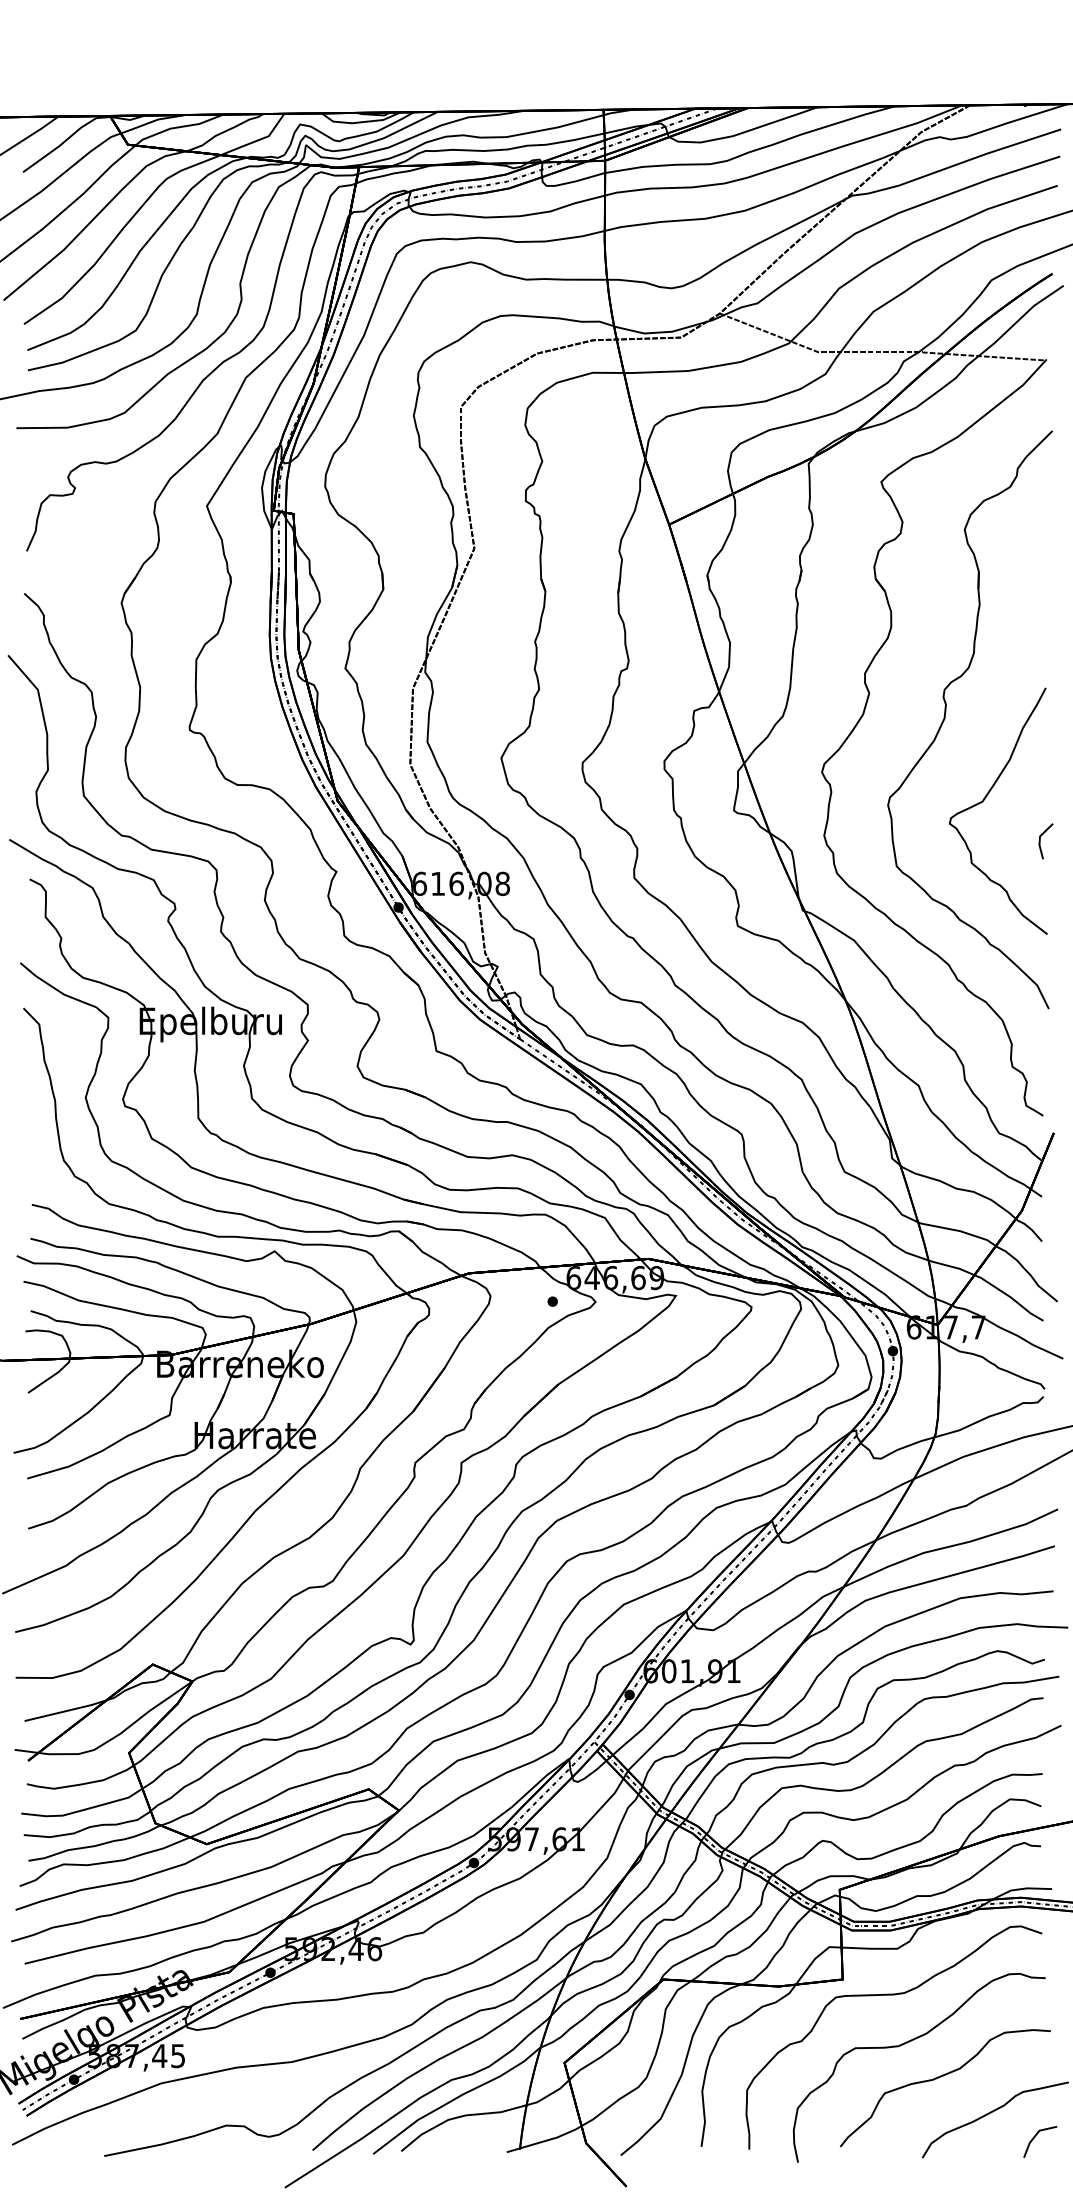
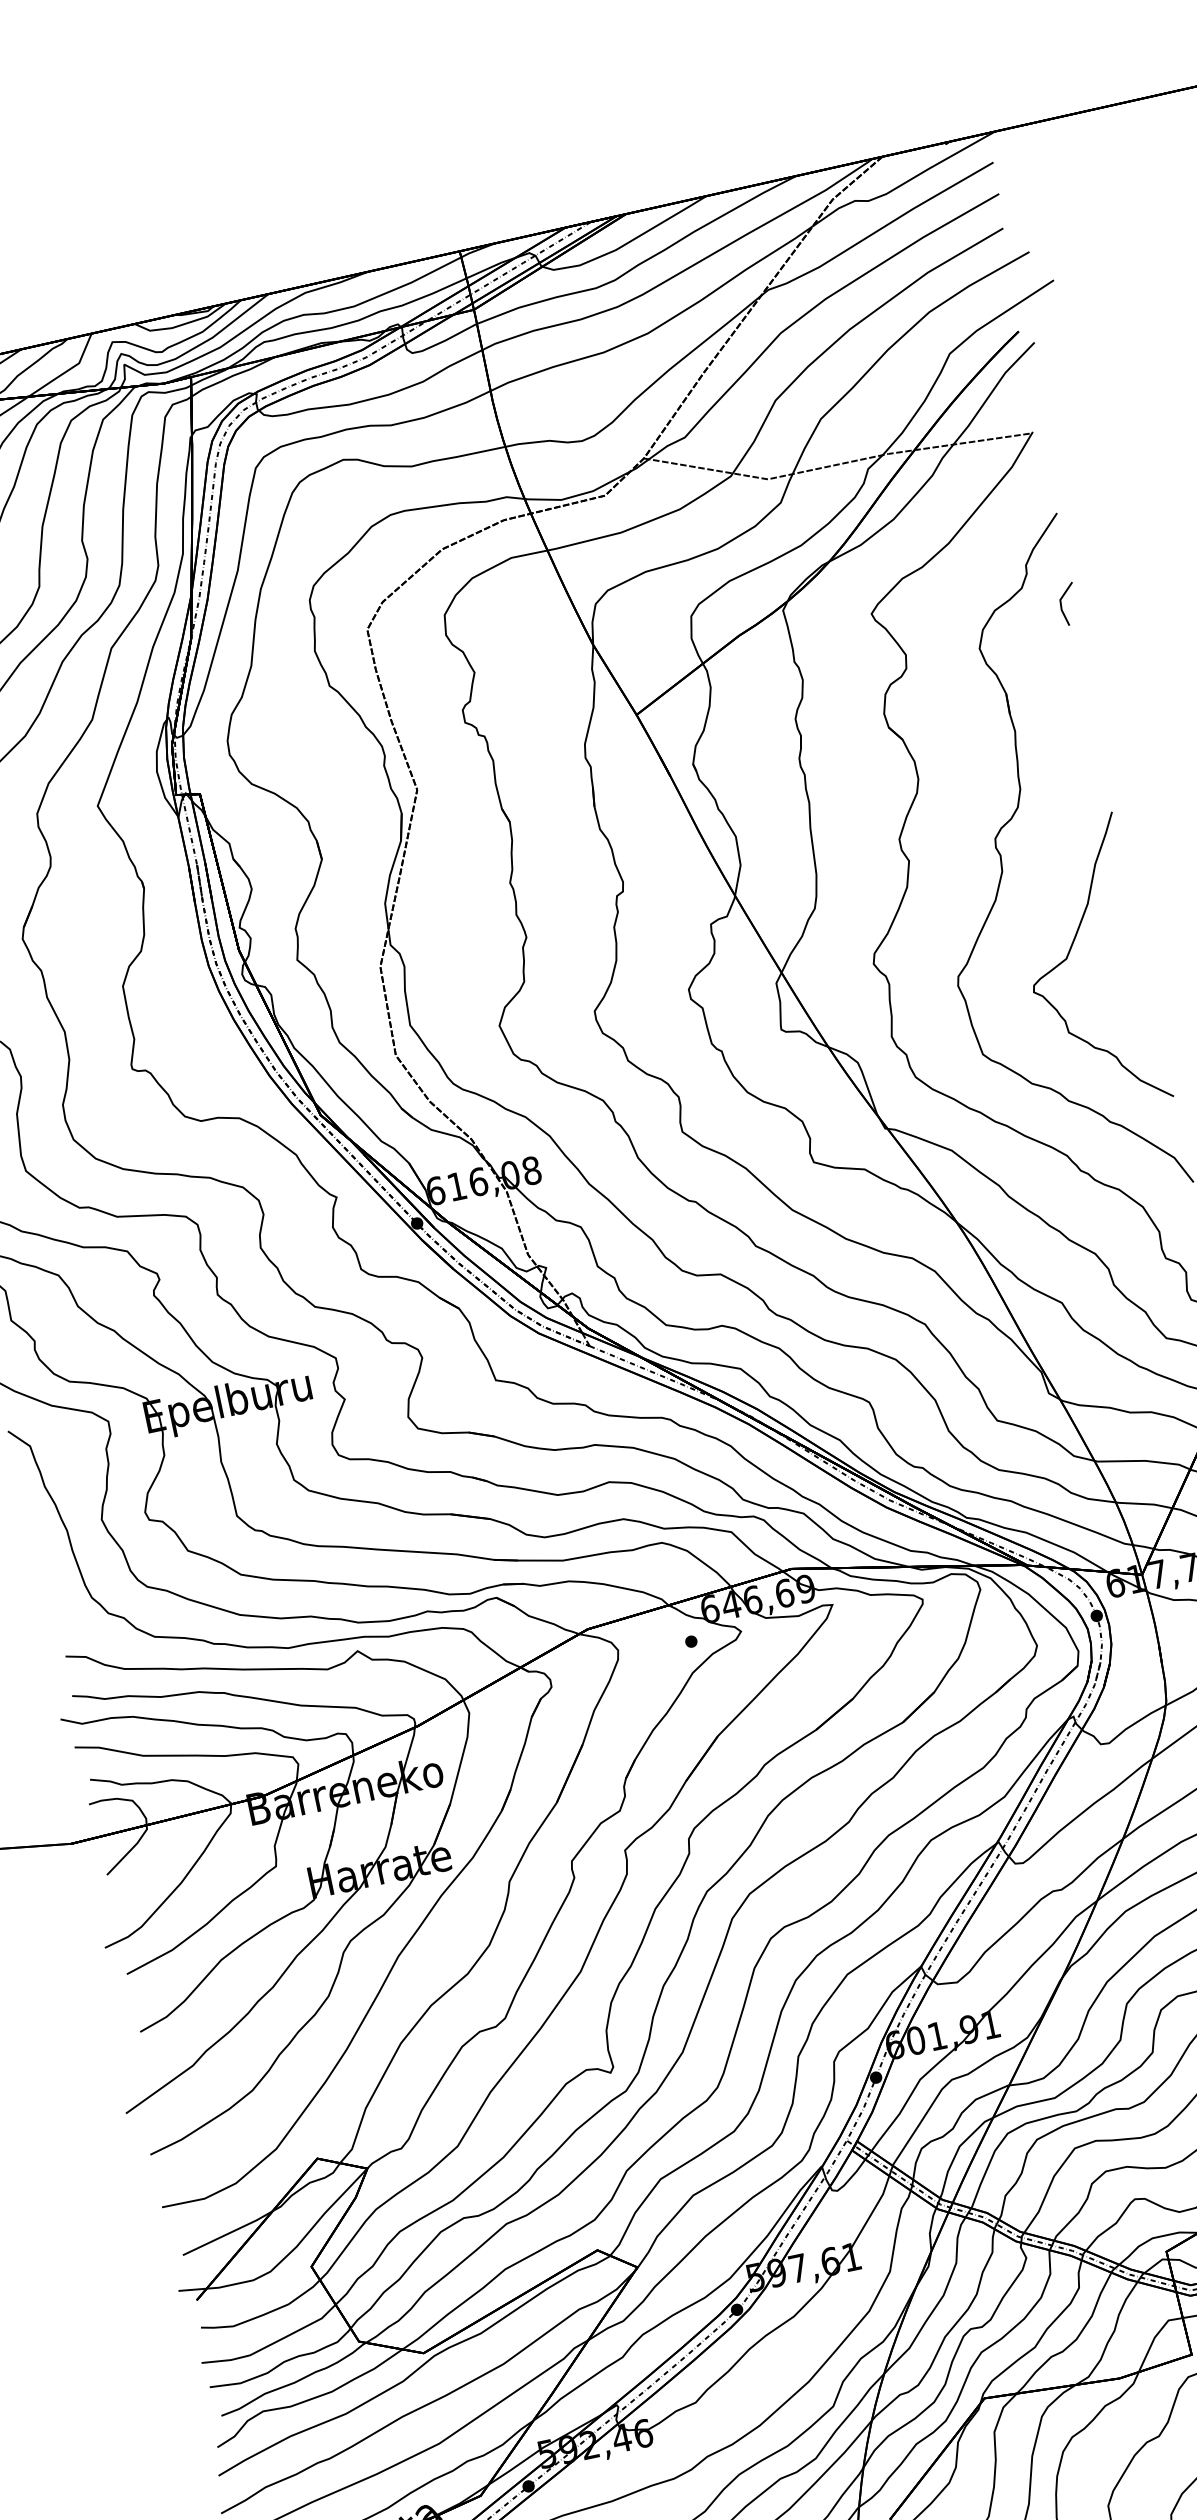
line: (1040, 841) -> (1062, 605), moved

